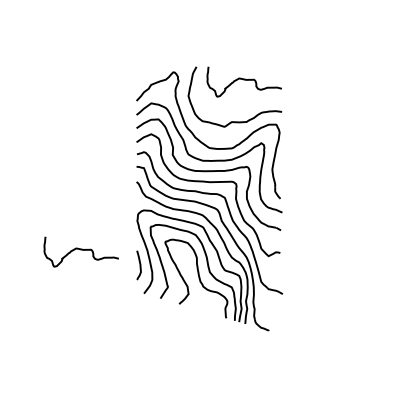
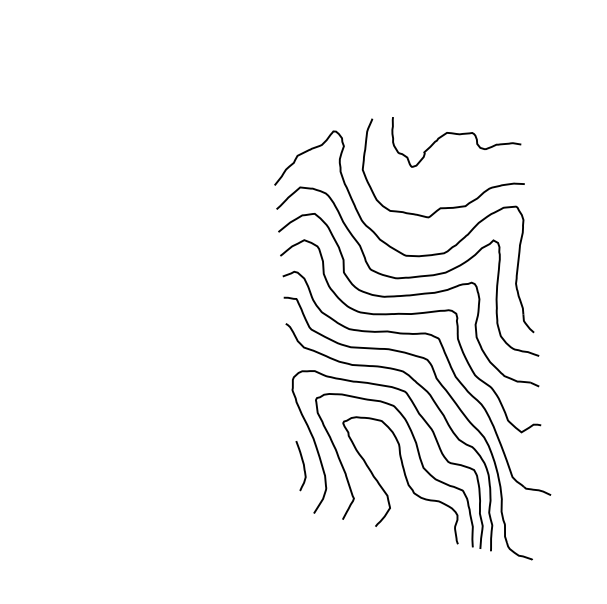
curve: (80, 250) -> (199, 448), removed

